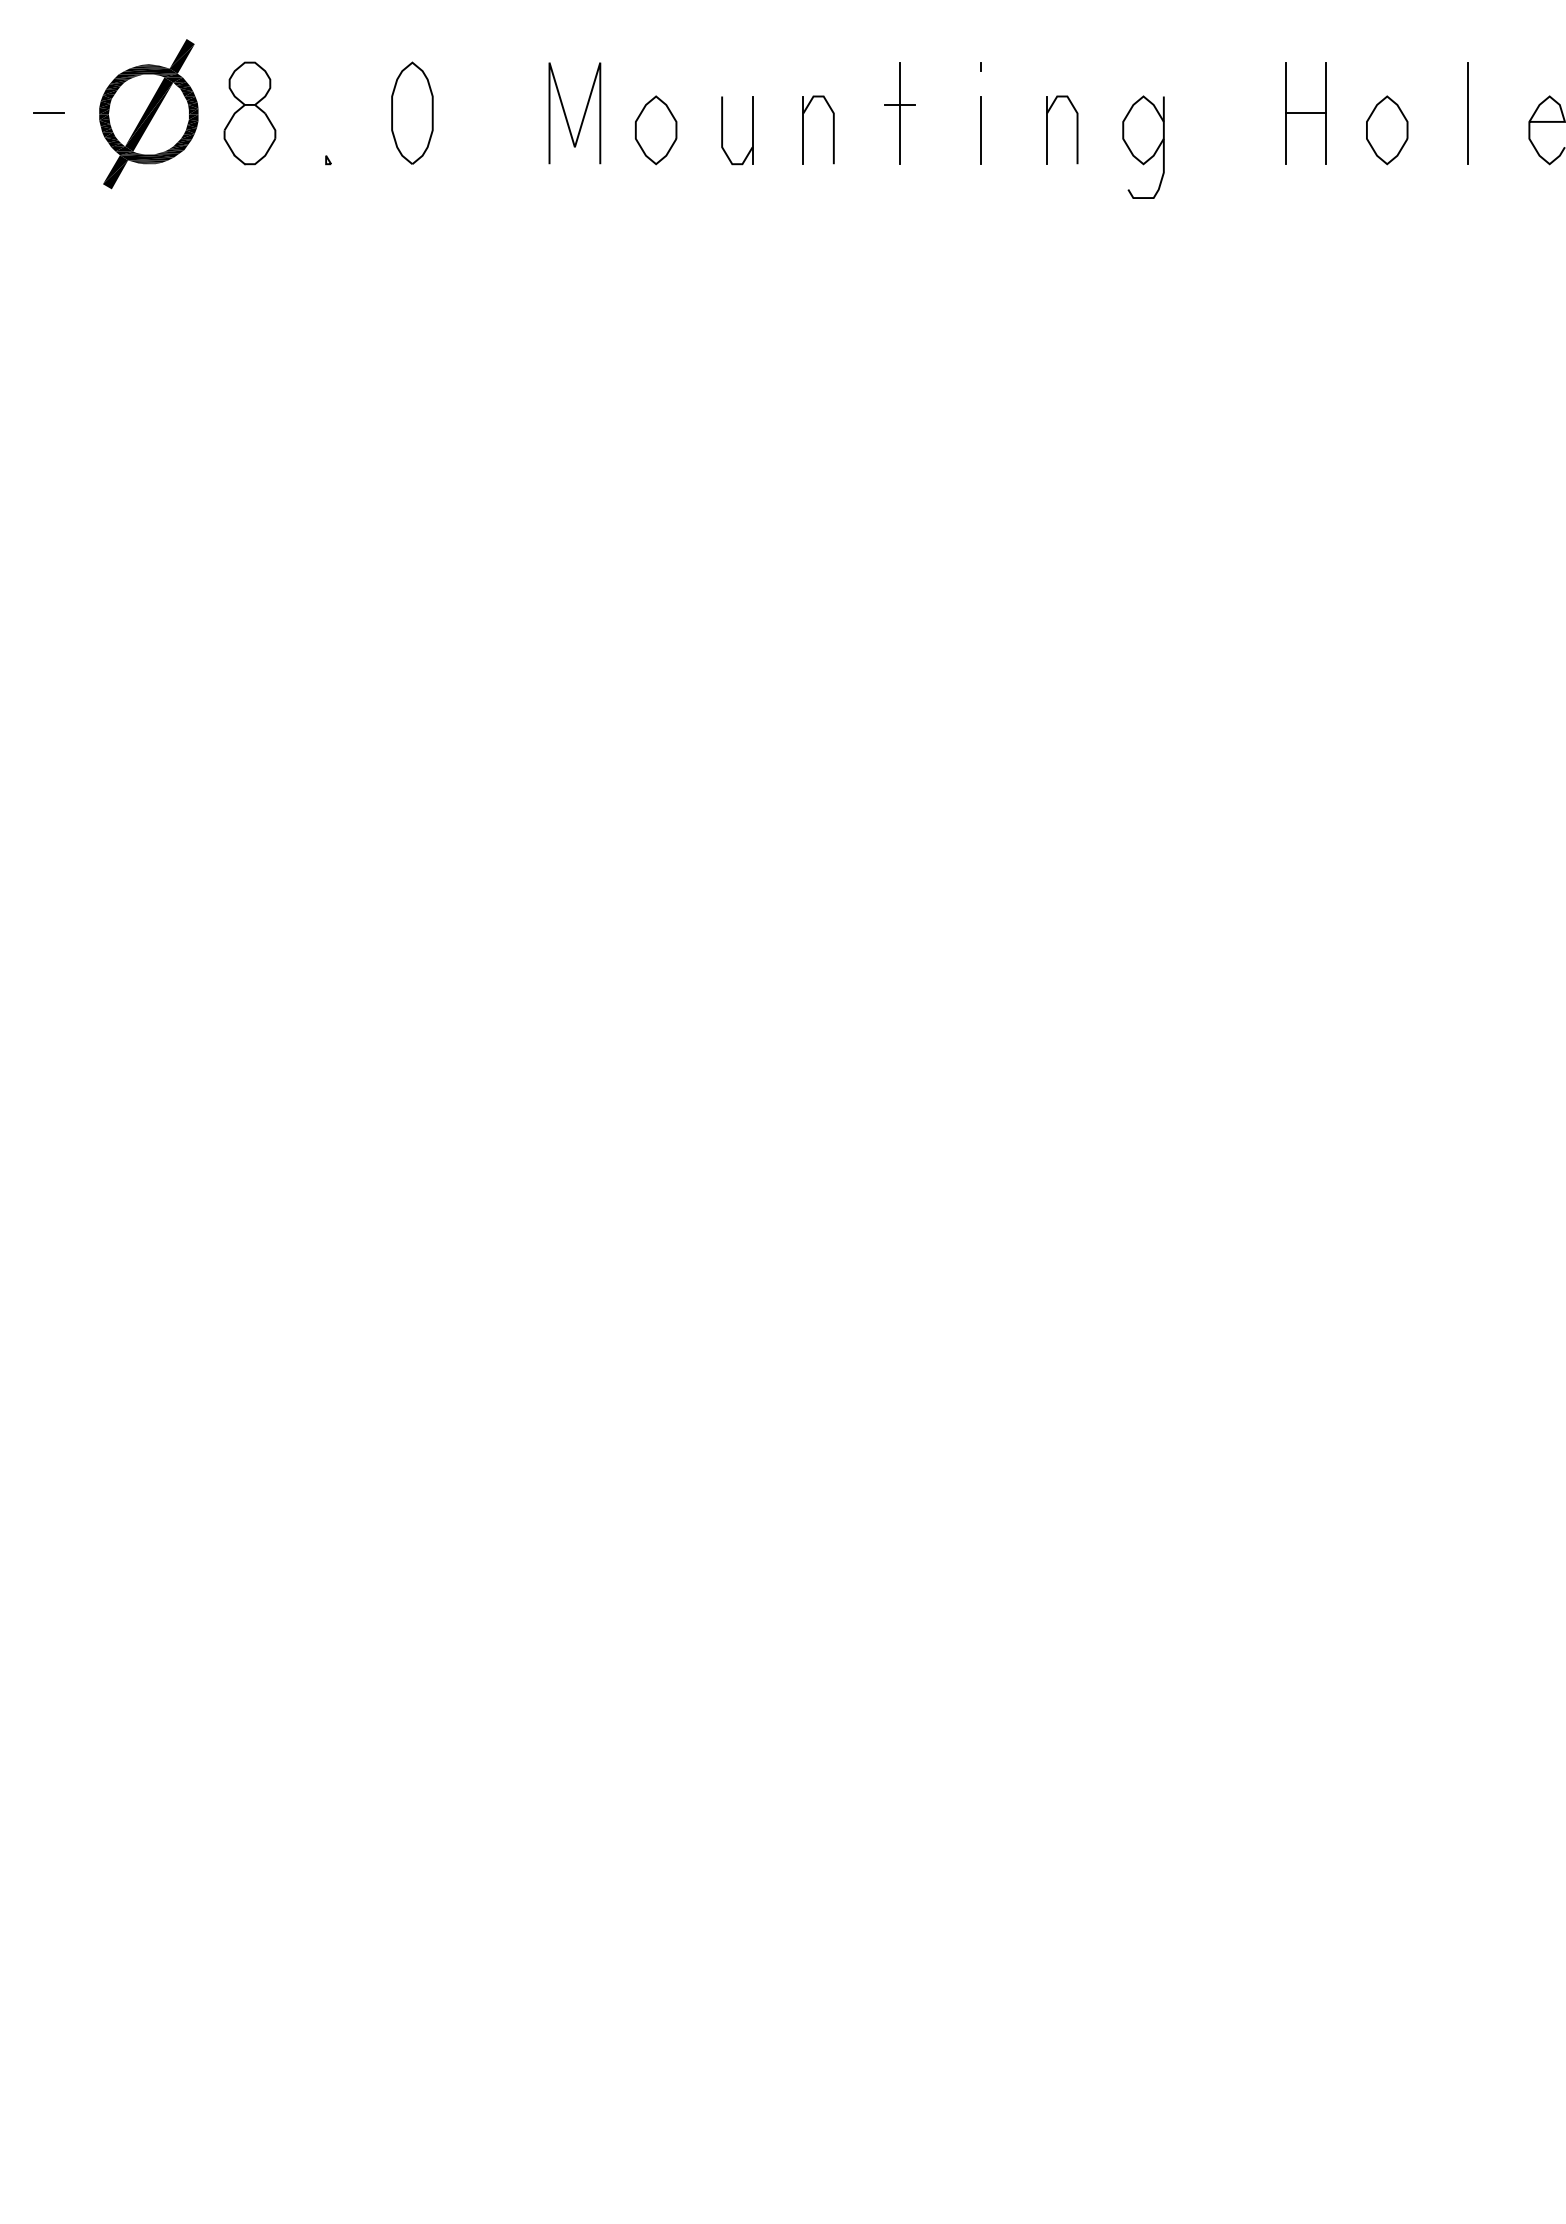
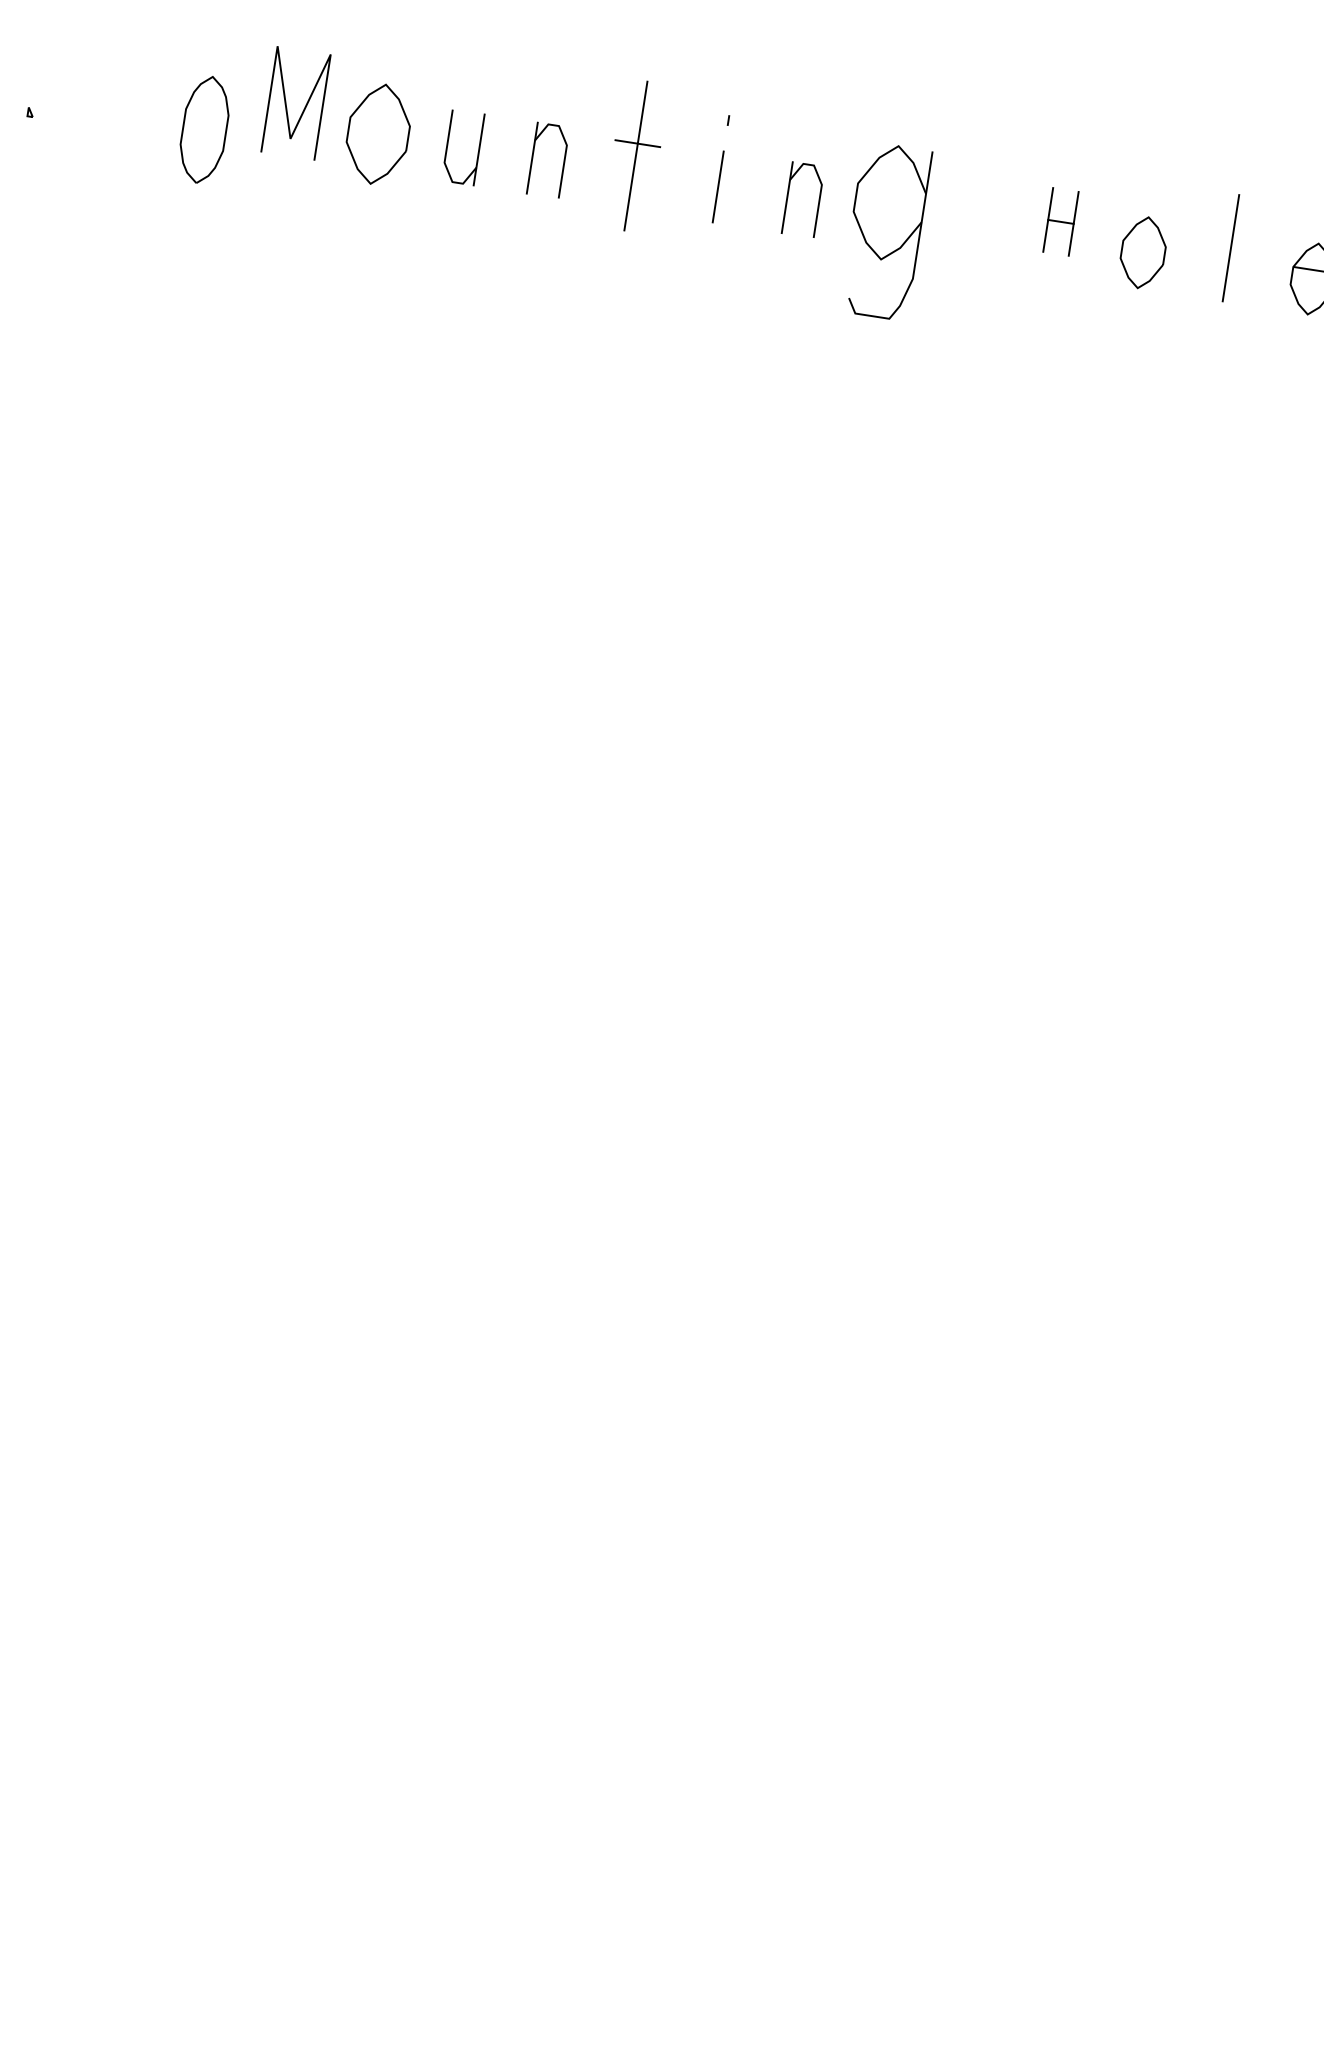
part: (412, 112) -> (204, 129), moved
part: (899, 113) -> (635, 156), size x1.4
part: (1305, 113) -> (1060, 221), size x0.6
part: (655, 130) -> (377, 134), size x1.4
part: (1143, 146) -> (885, 230), size x1.6

